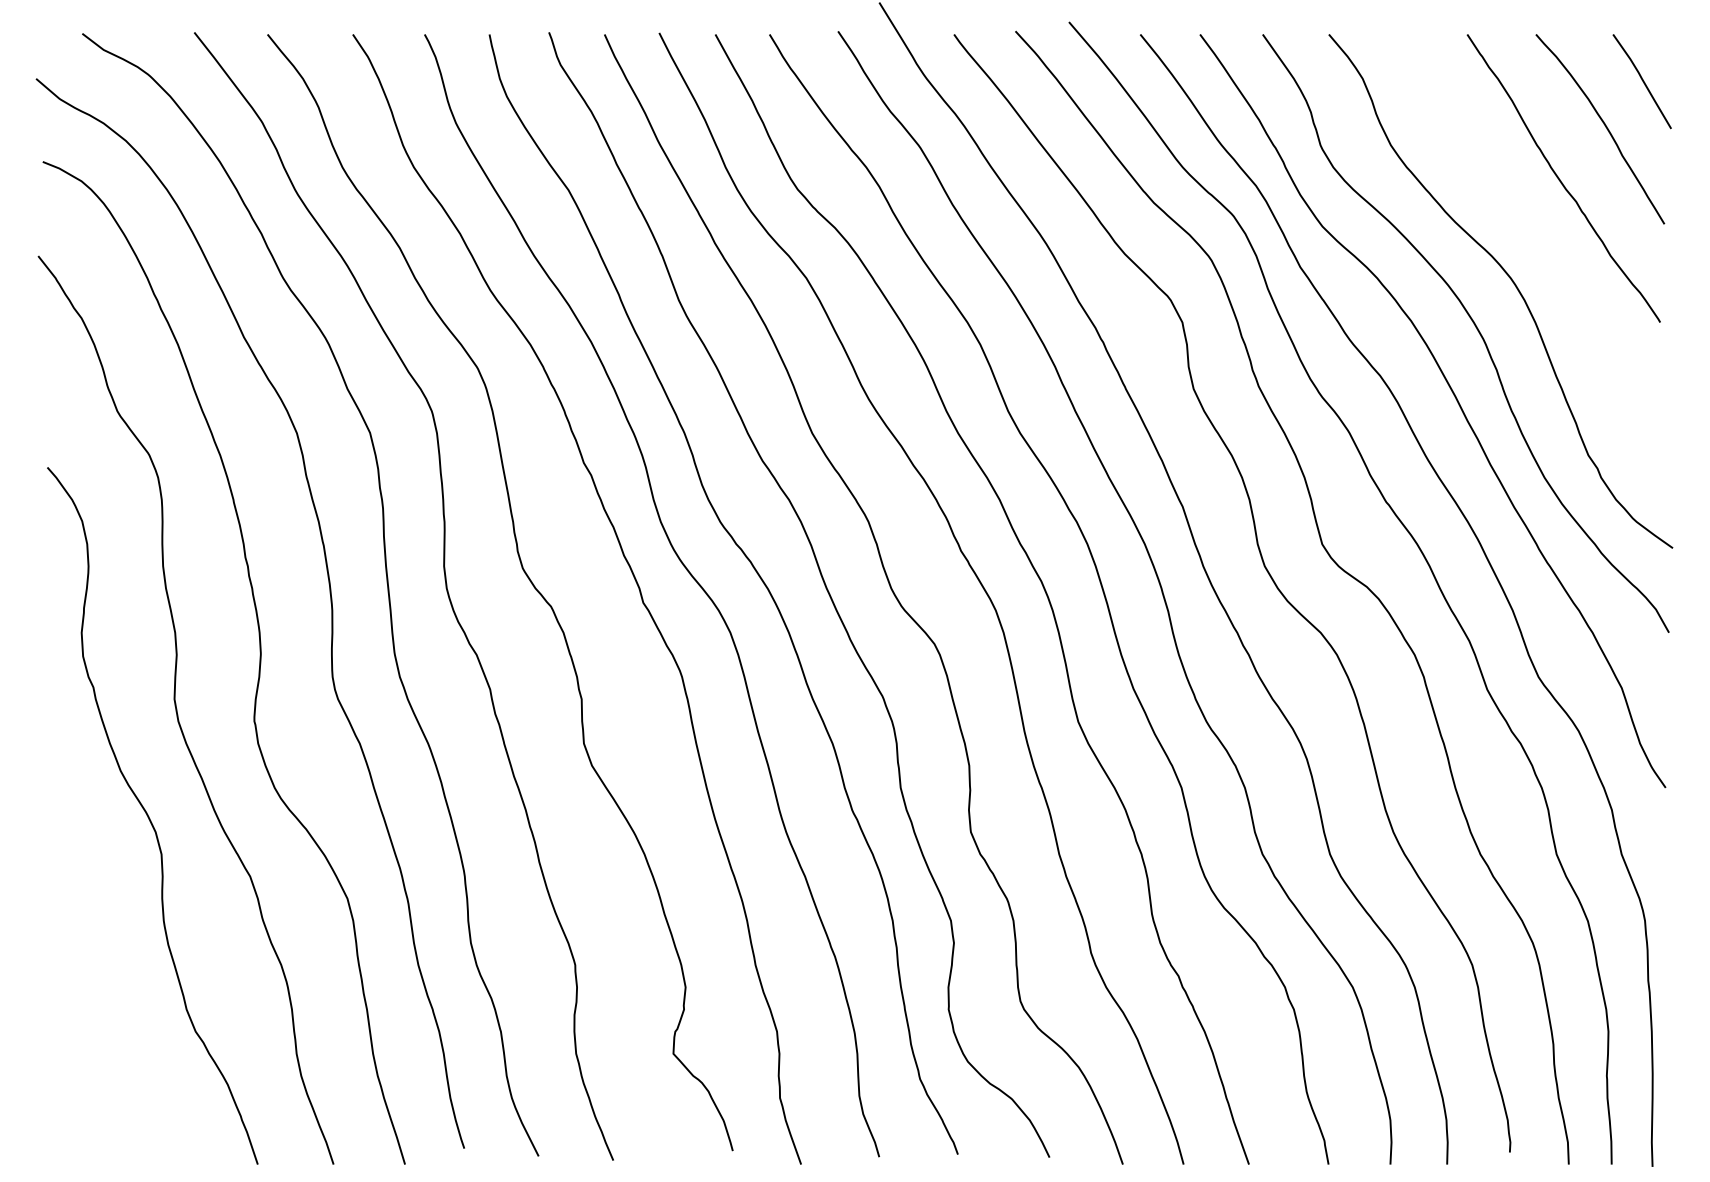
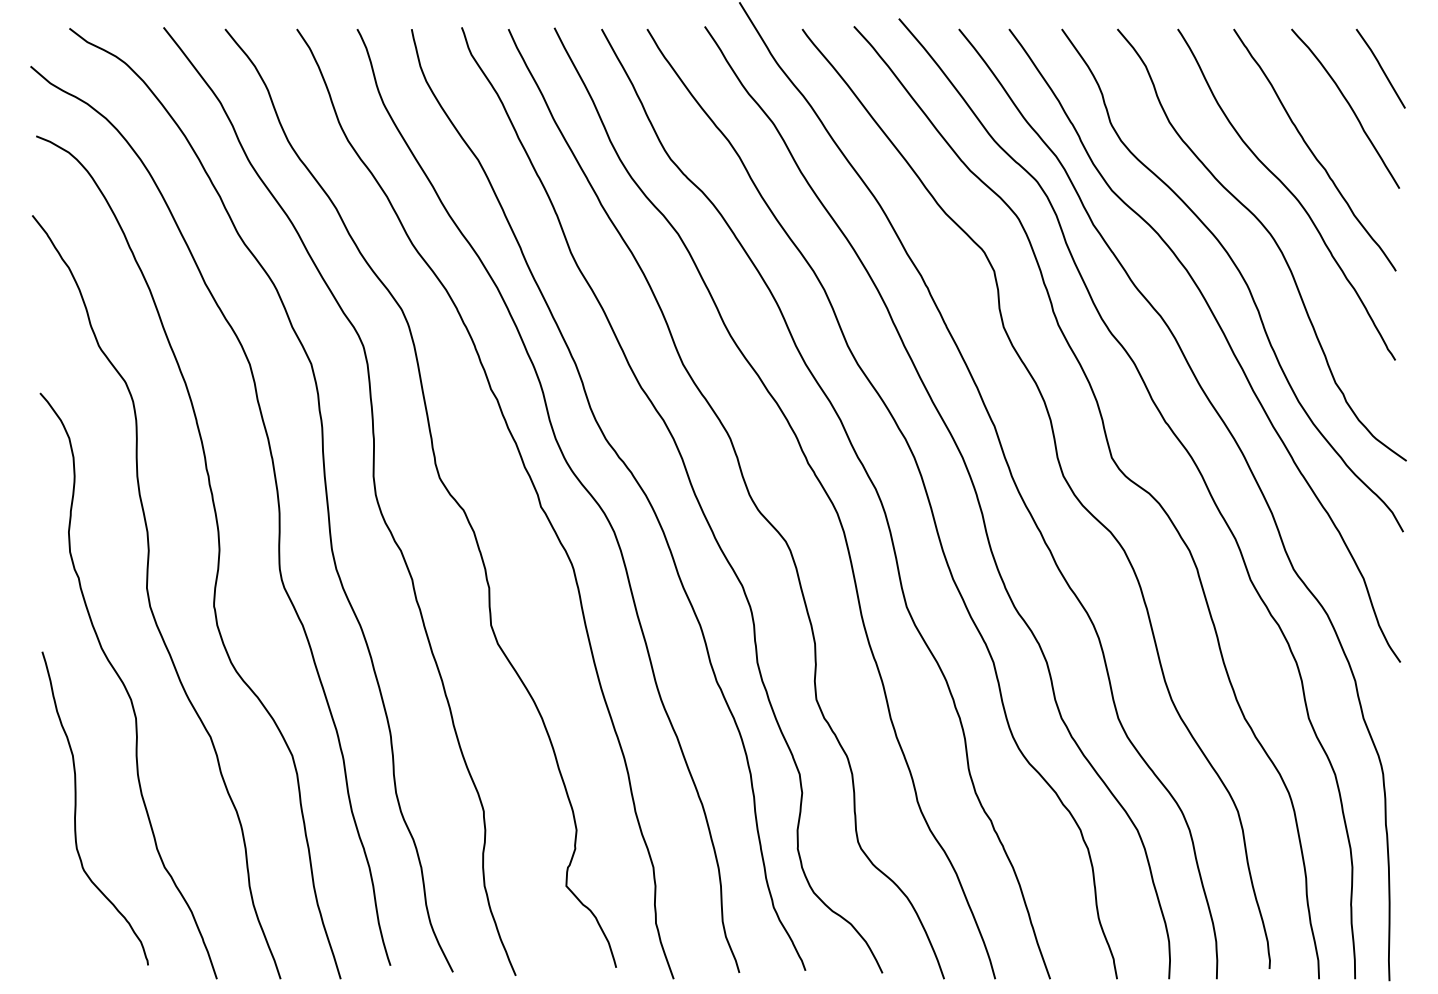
curve: (1533, 228) -> (1289, 192), added
curve: (90, 961) -> (76, 808), added

